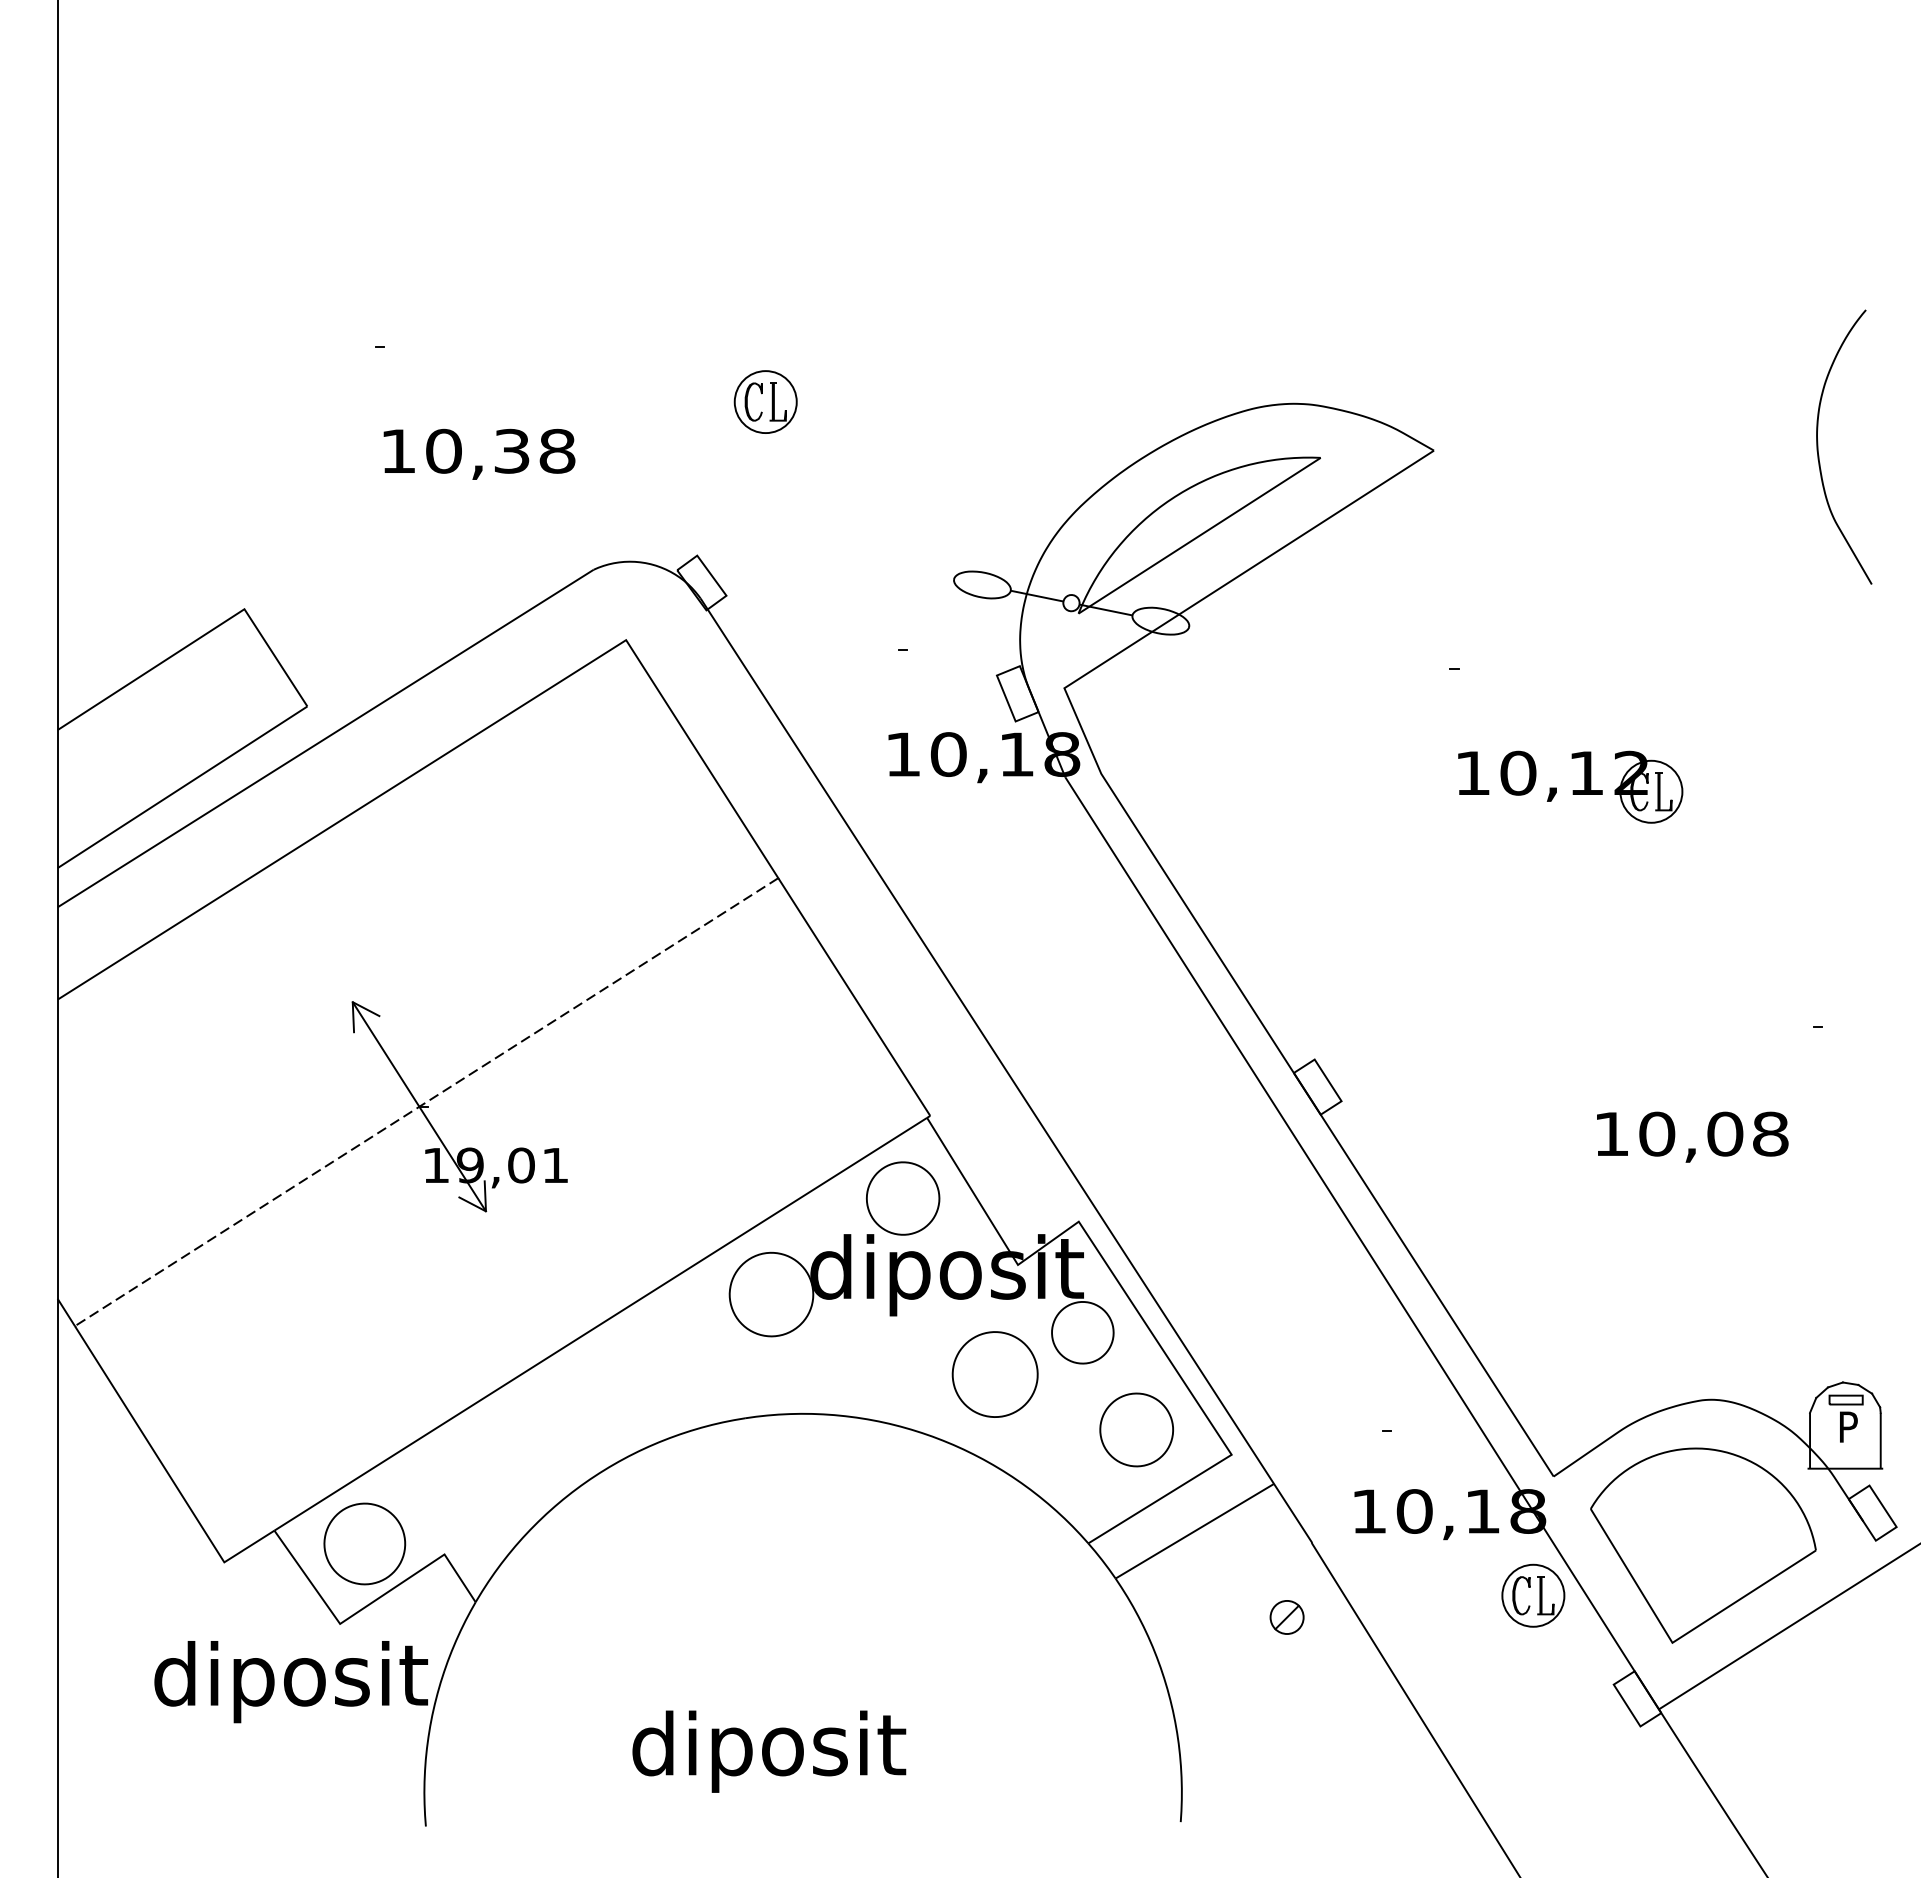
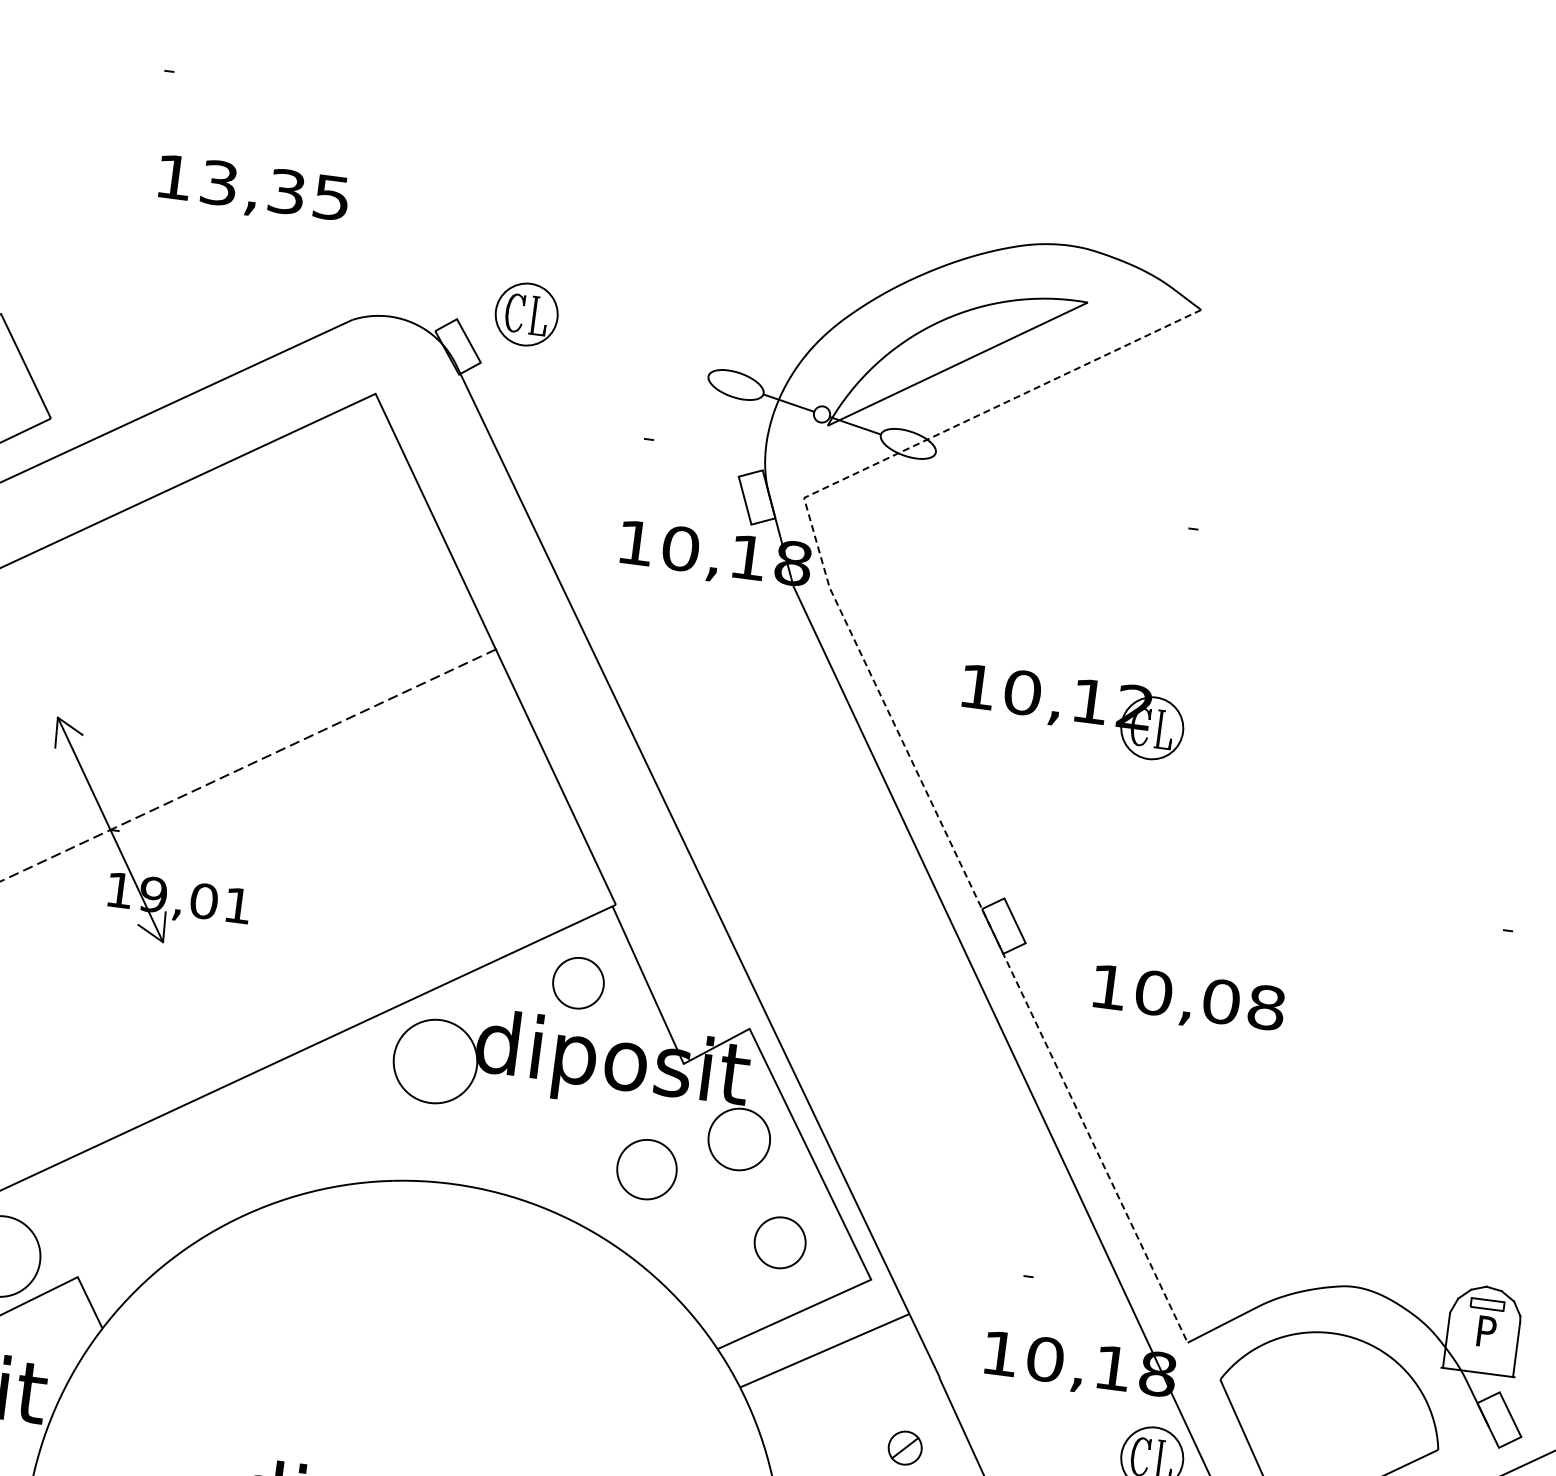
part: (765, 401) -> (526, 313), moved
text: (500, 450) -> (275, 189), 10,38 -> 13,35
part: (1570, 786) -> (1072, 712), moved
line: (1182, 899) -> (893, 722), solid -> dashed
text: (1692, 1136) -> (1188, 999), moved
part: (903, 1198) -> (578, 983), size x0.7
part: (994, 1374) -> (646, 1169), size x0.7
part: (1136, 1429) -> (780, 1242), size x0.7

